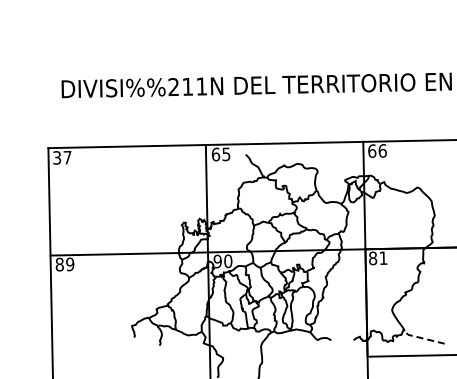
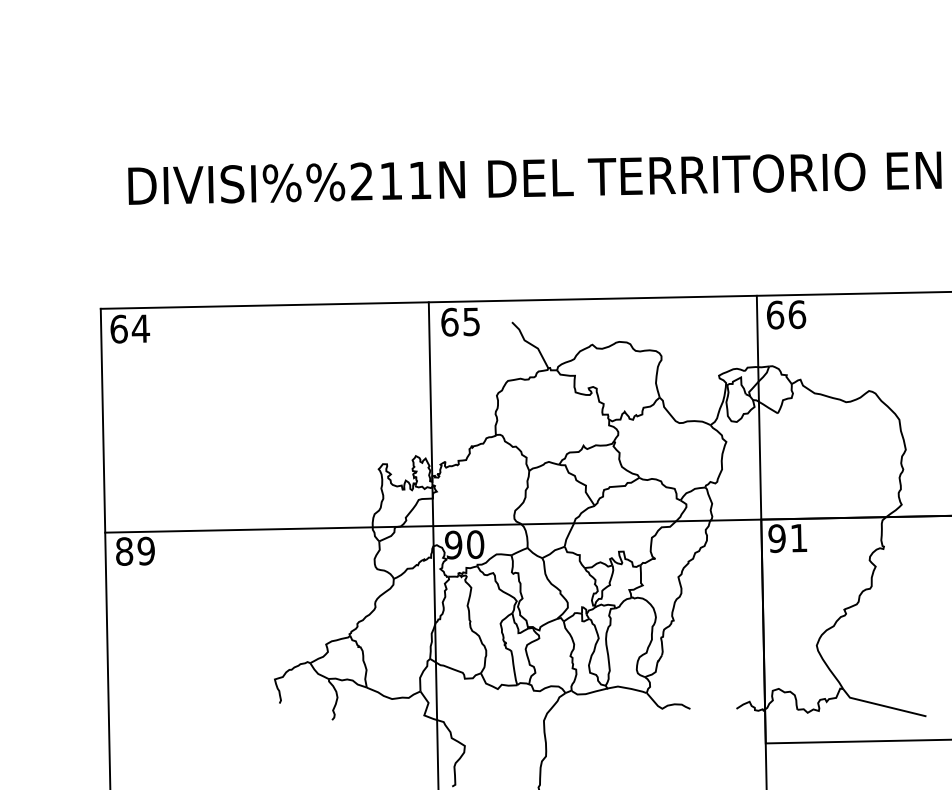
text: (62, 157) -> (130, 328), 37 -> 64
text: (372, 258) -> (776, 538), 81 -> 91
line: (422, 338) -> (880, 705), dashed -> solid

